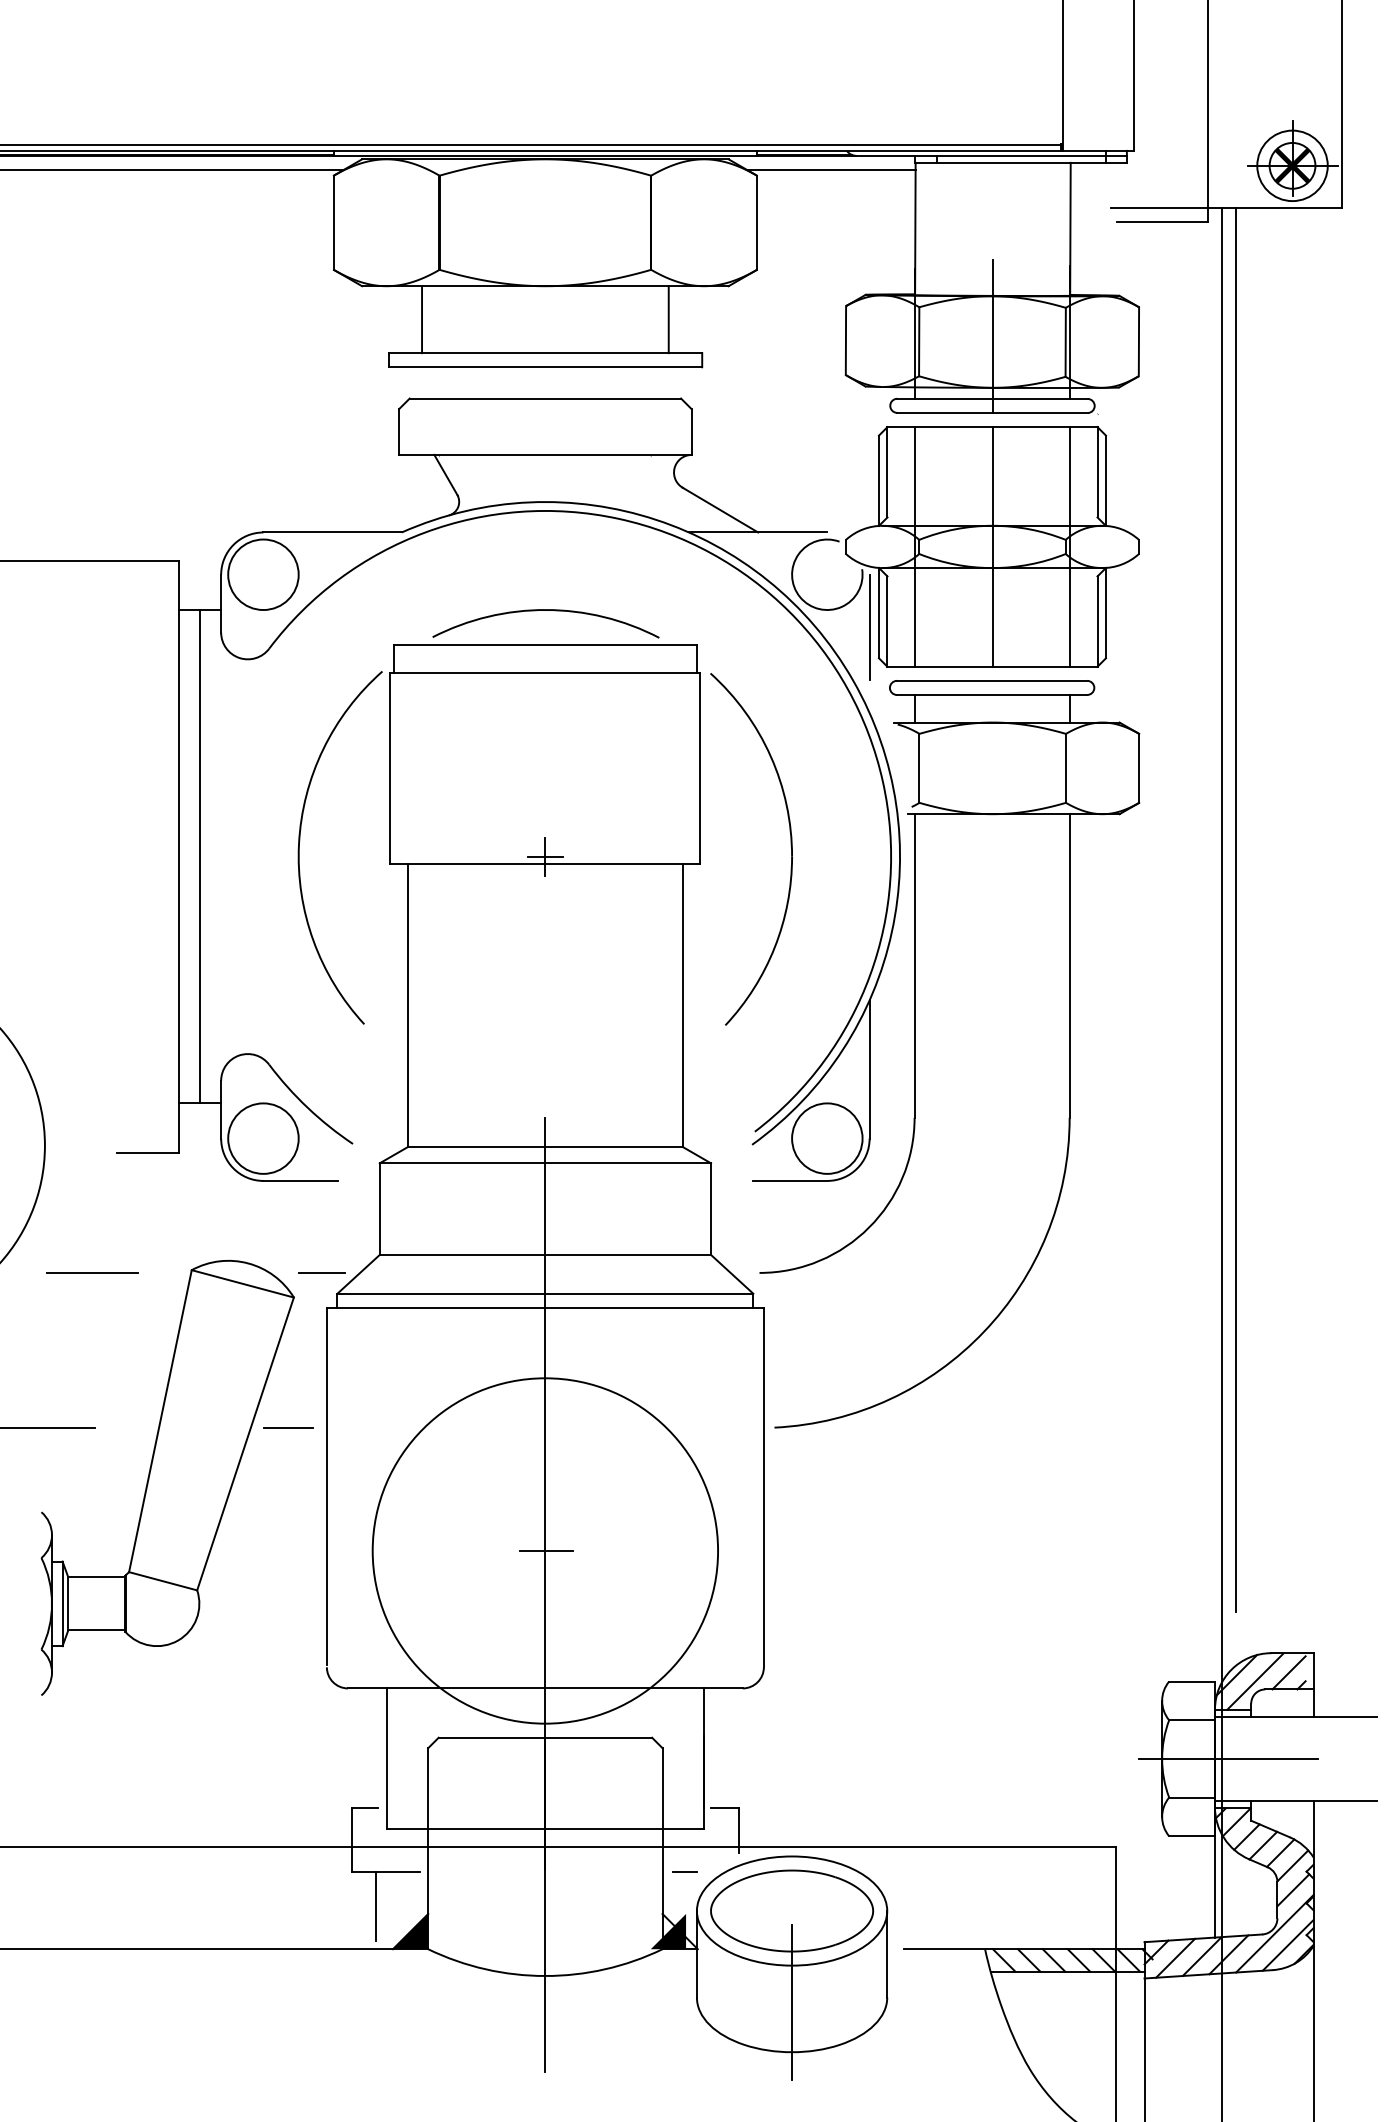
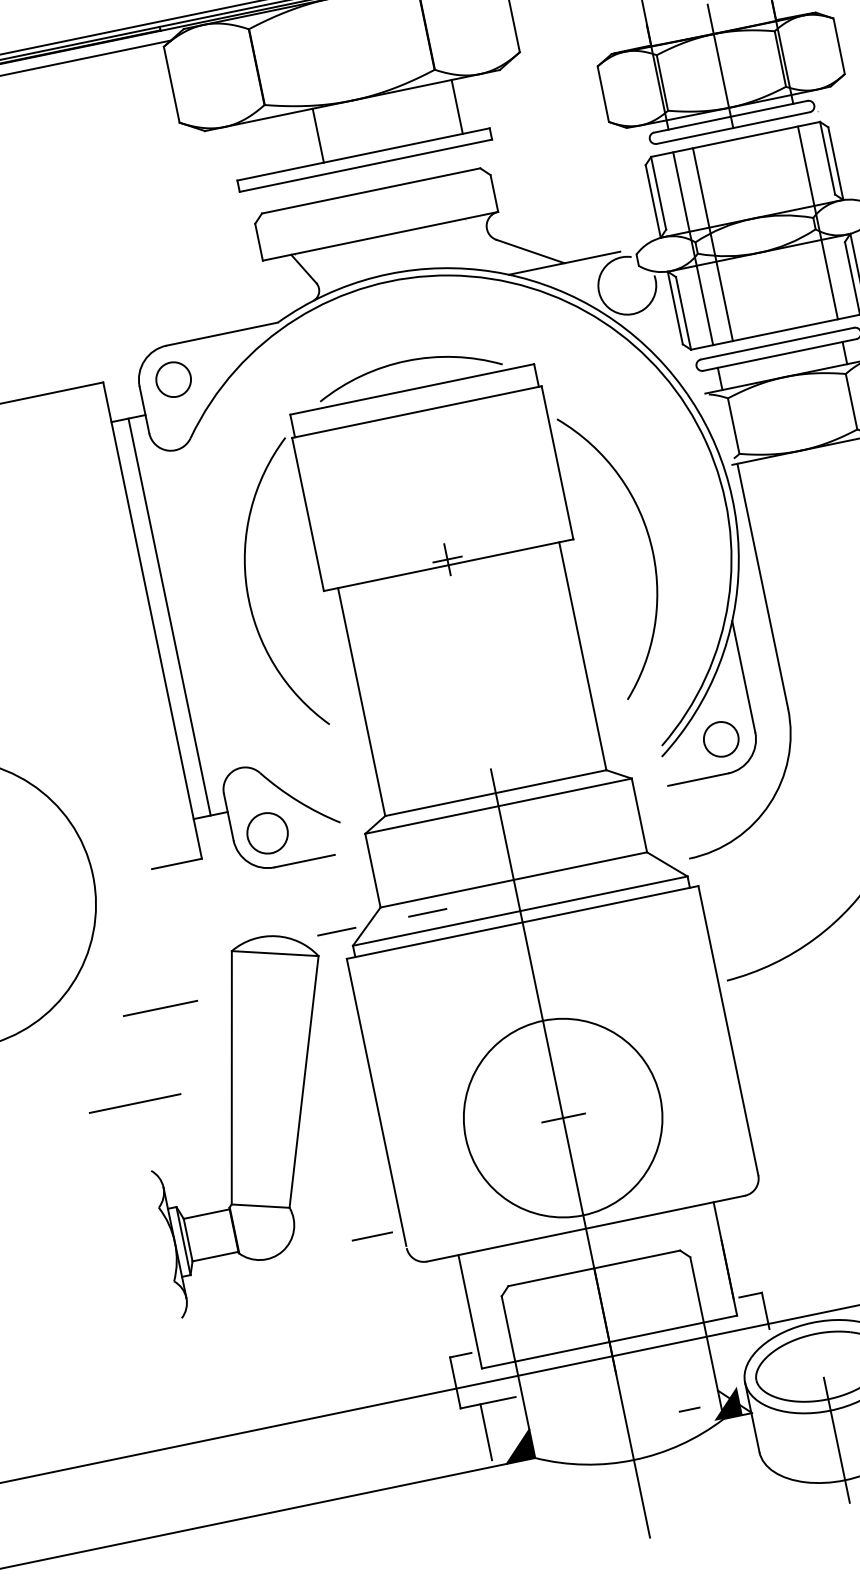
line: (422, 319) -> (318, 135), moved
line: (992, 546) -> (712, 244), moved
circle: (263, 574) -> (173, 379), size x0.6
line: (869, 626) -> (669, 320), removed
part: (790, 845) -> (649, 544), moved
circle: (263, 1138) -> (267, 833), size x0.7
circle: (827, 1138) -> (721, 739), size x0.6
line: (92, 1272) -> (160, 1008), moved
line: (434, 1272) -> (427, 912), added
line: (288, 1427) -> (372, 1236), moved
circle: (545, 1550) -> (563, 1117), size x0.7
line: (684, 1871) -> (689, 1409), moved

